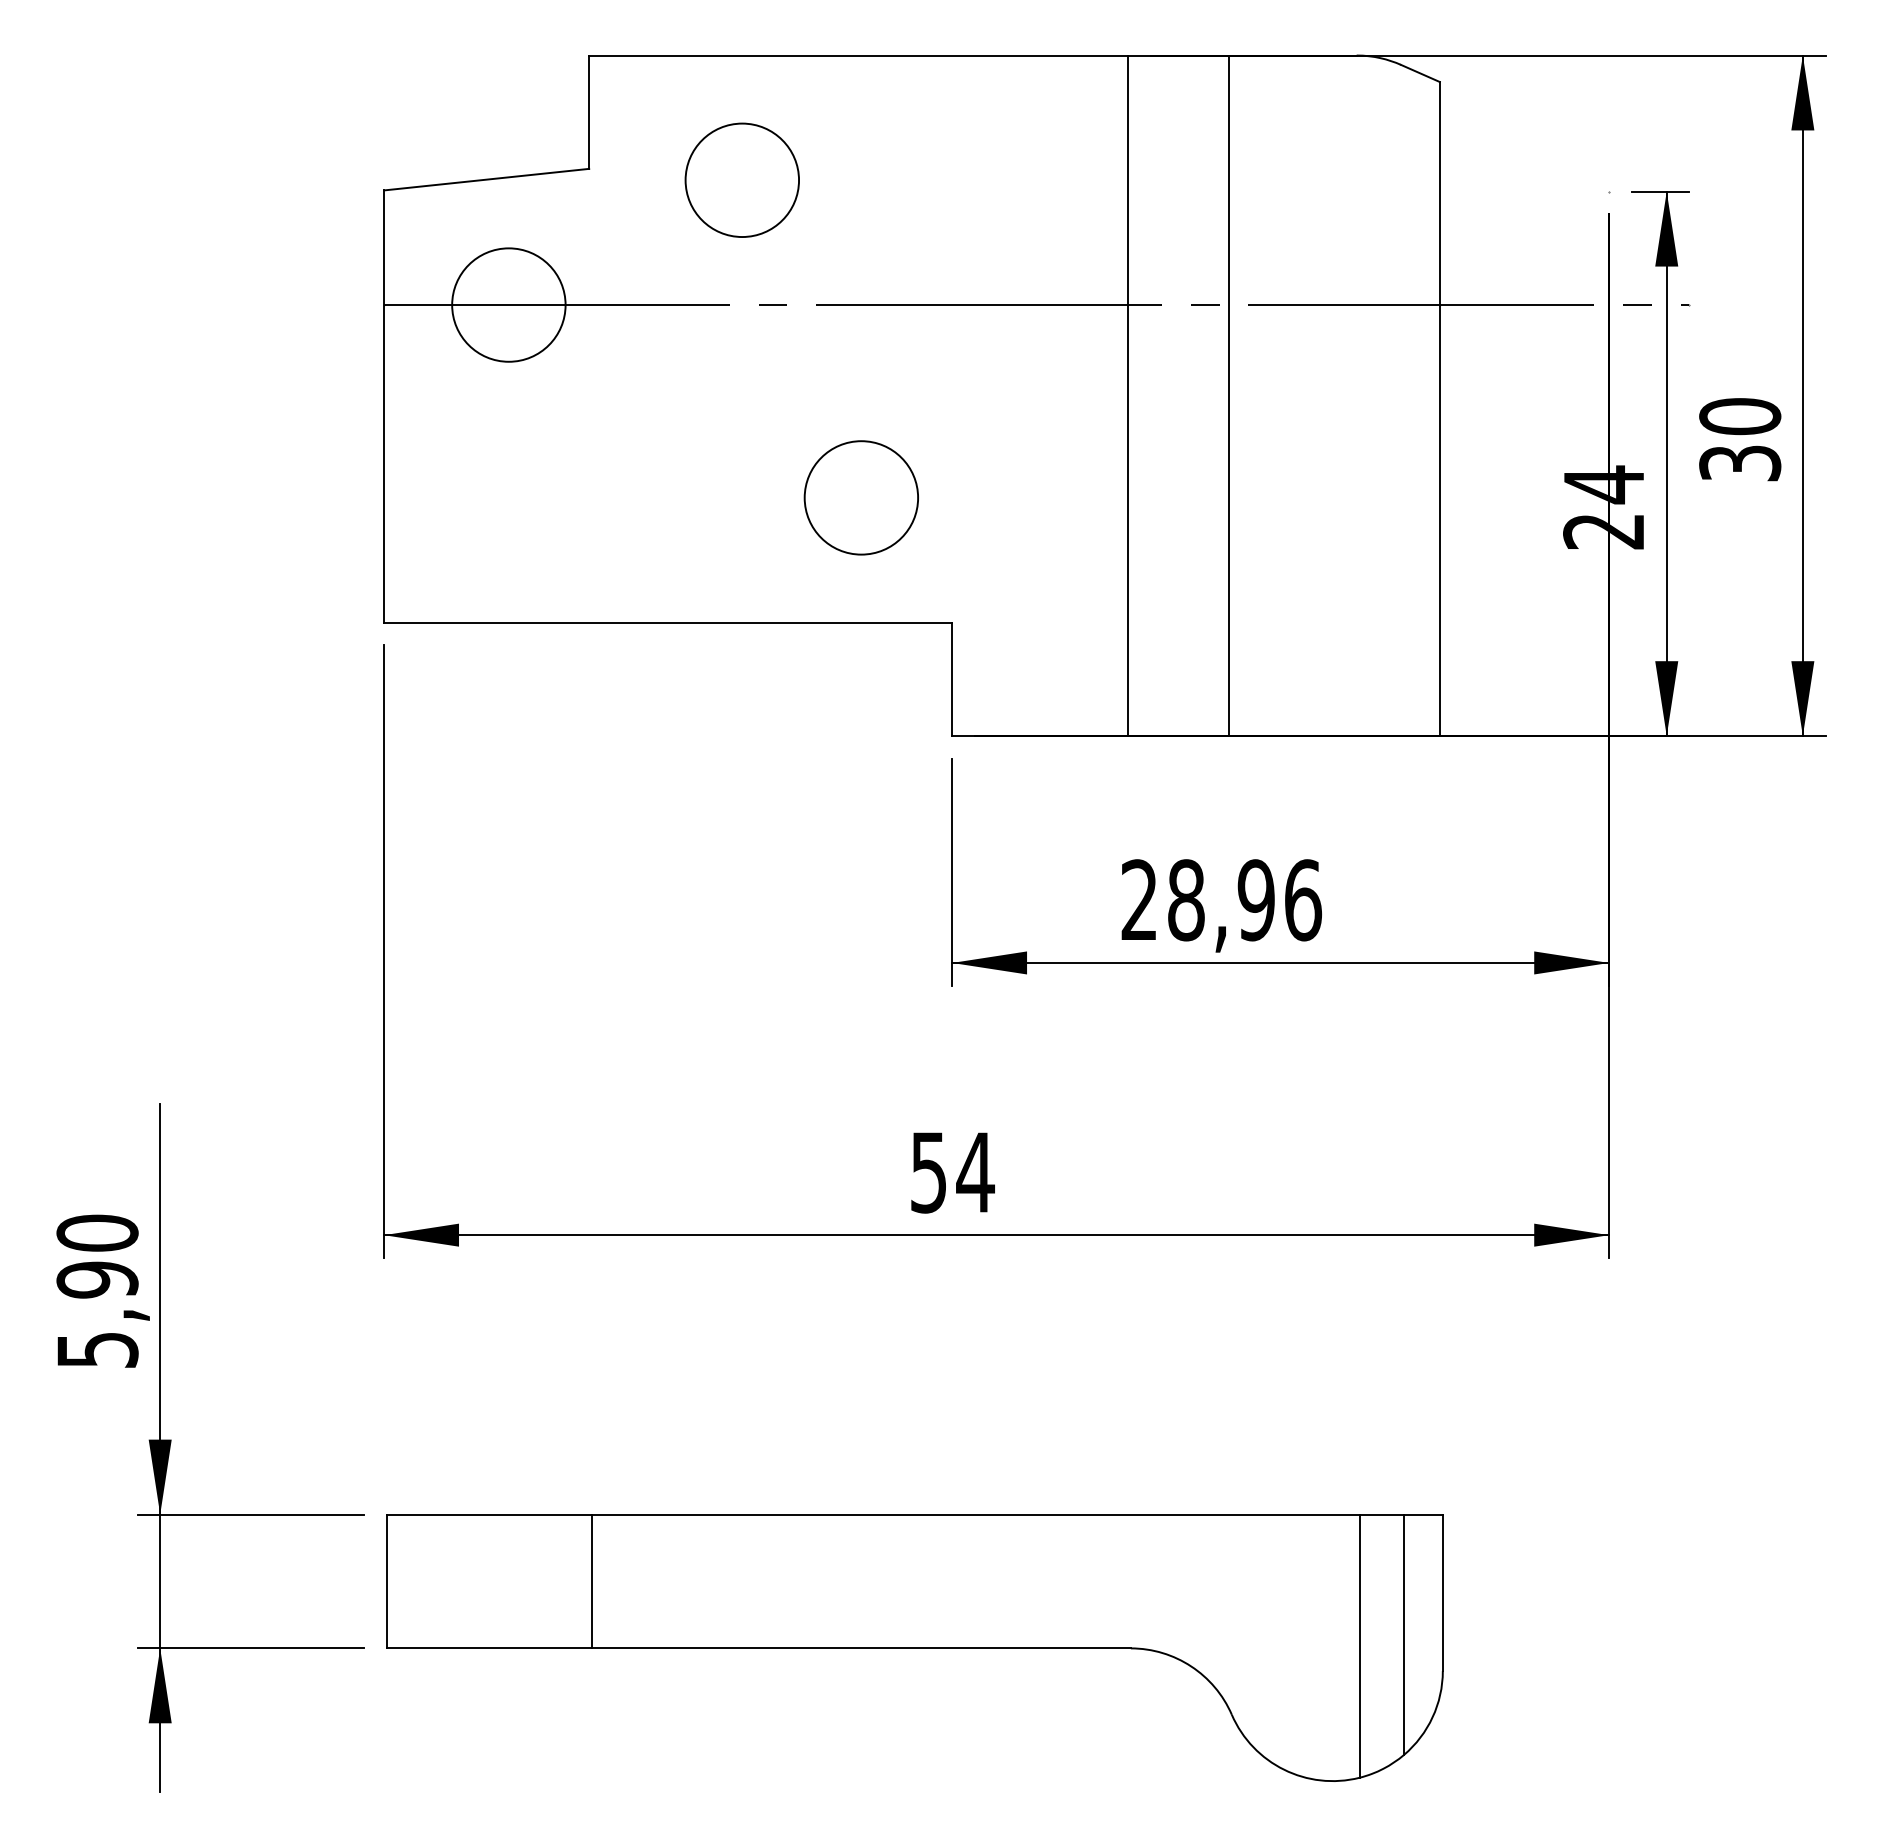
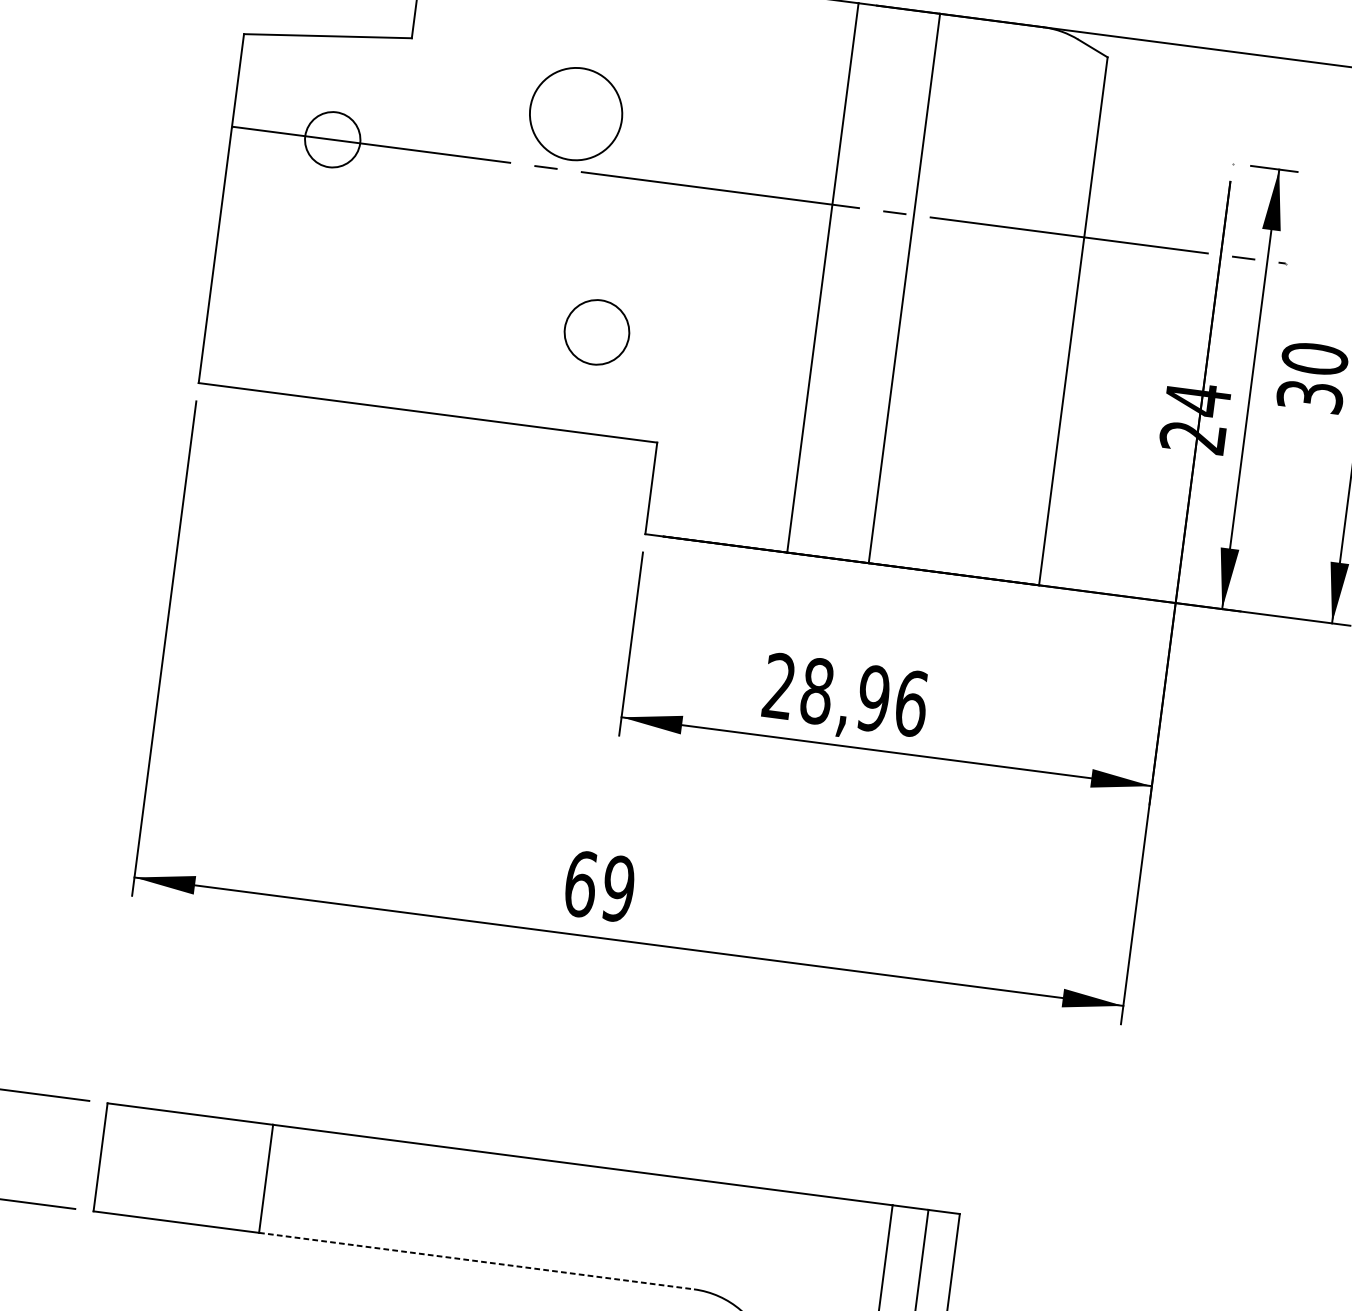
circle: (741, 179) -> (575, 113), moved
circle: (508, 304) -> (332, 139), size x0.6
circle: (860, 497) -> (596, 331), size x0.7
text: (952, 1172) -> (599, 886), 54 -> 69
line: (861, 1648) -> (476, 1261), solid -> dashed

